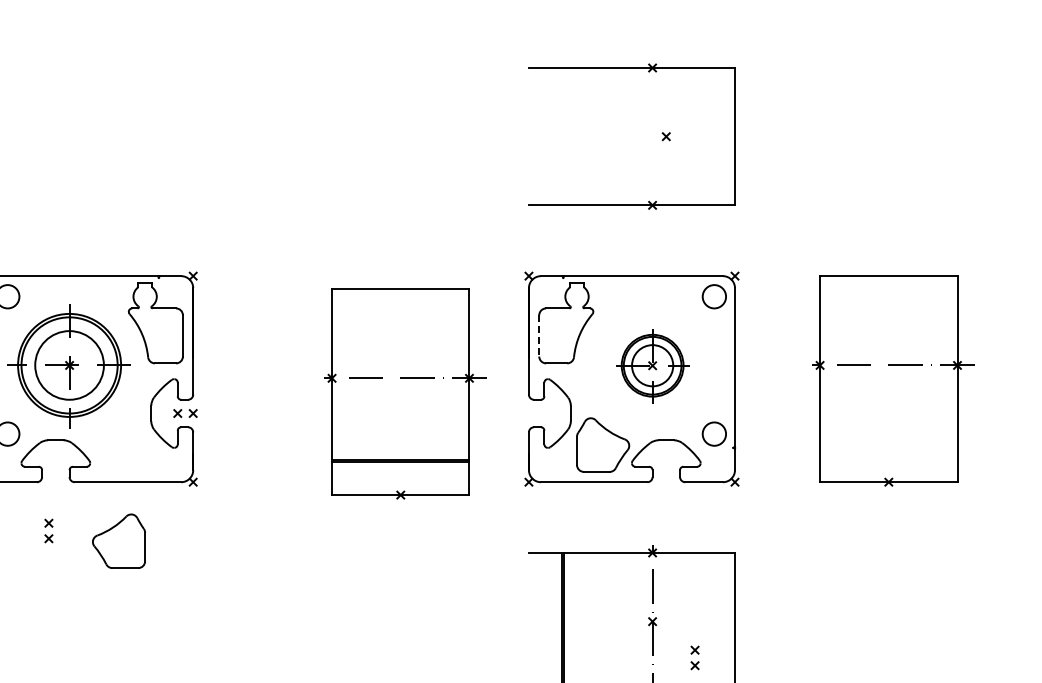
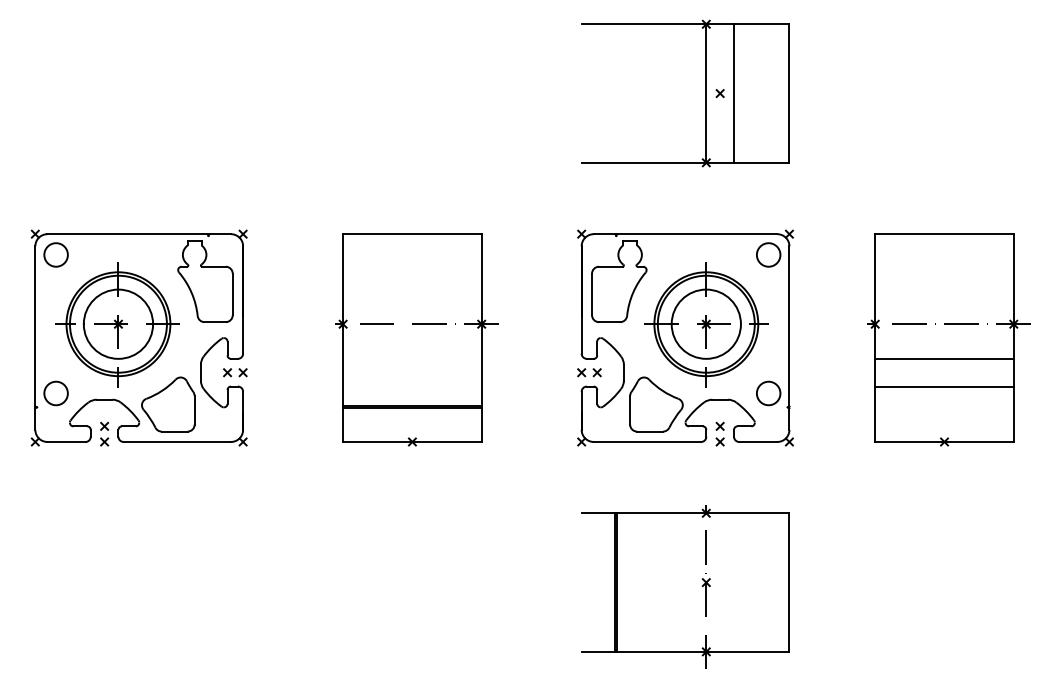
line: (652, 136) -> (706, 93), added
line: (680, 136) -> (734, 93), added
line: (539, 335) -> (592, 294), dashed -> solid
part: (652, 365) -> (706, 324), size x1.67
part: (404, 393) -> (416, 339), moved
line: (888, 399) -> (944, 358), added
part: (536, 413) -> (589, 372), added
line: (888, 427) -> (944, 386), added
part: (48, 530) -> (104, 433), moved
part: (119, 541) -> (168, 404), moved
part: (694, 657) -> (719, 433), moved

